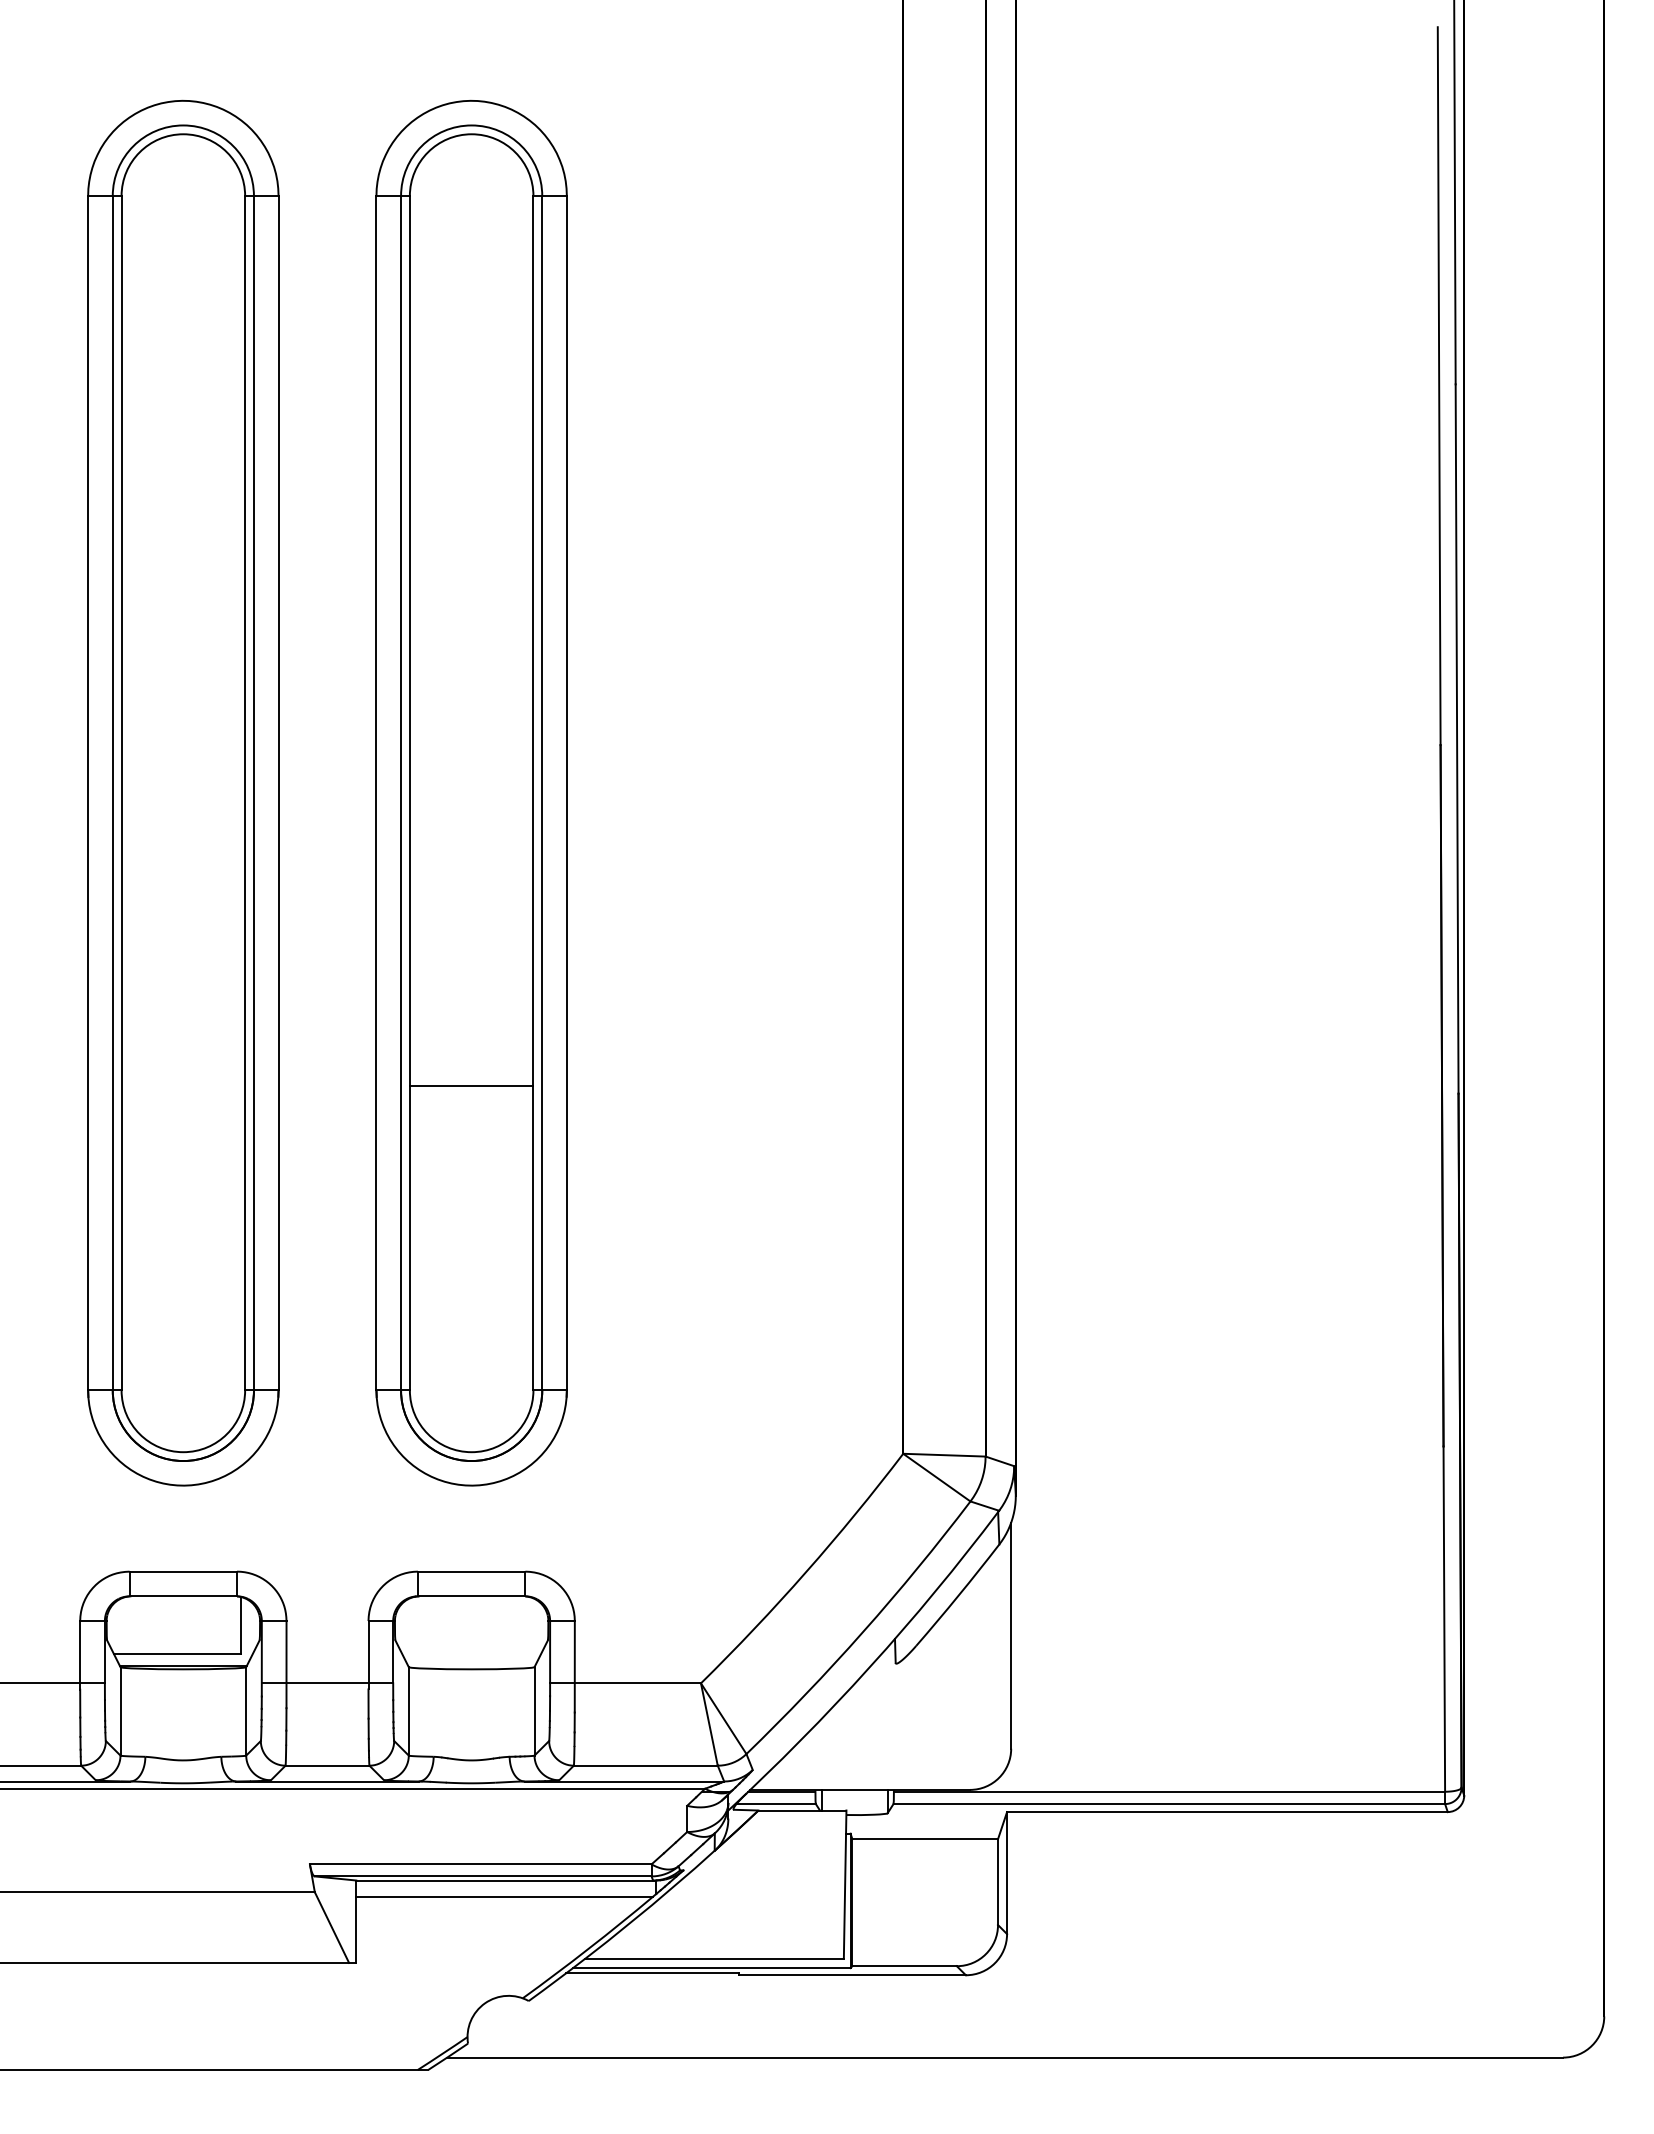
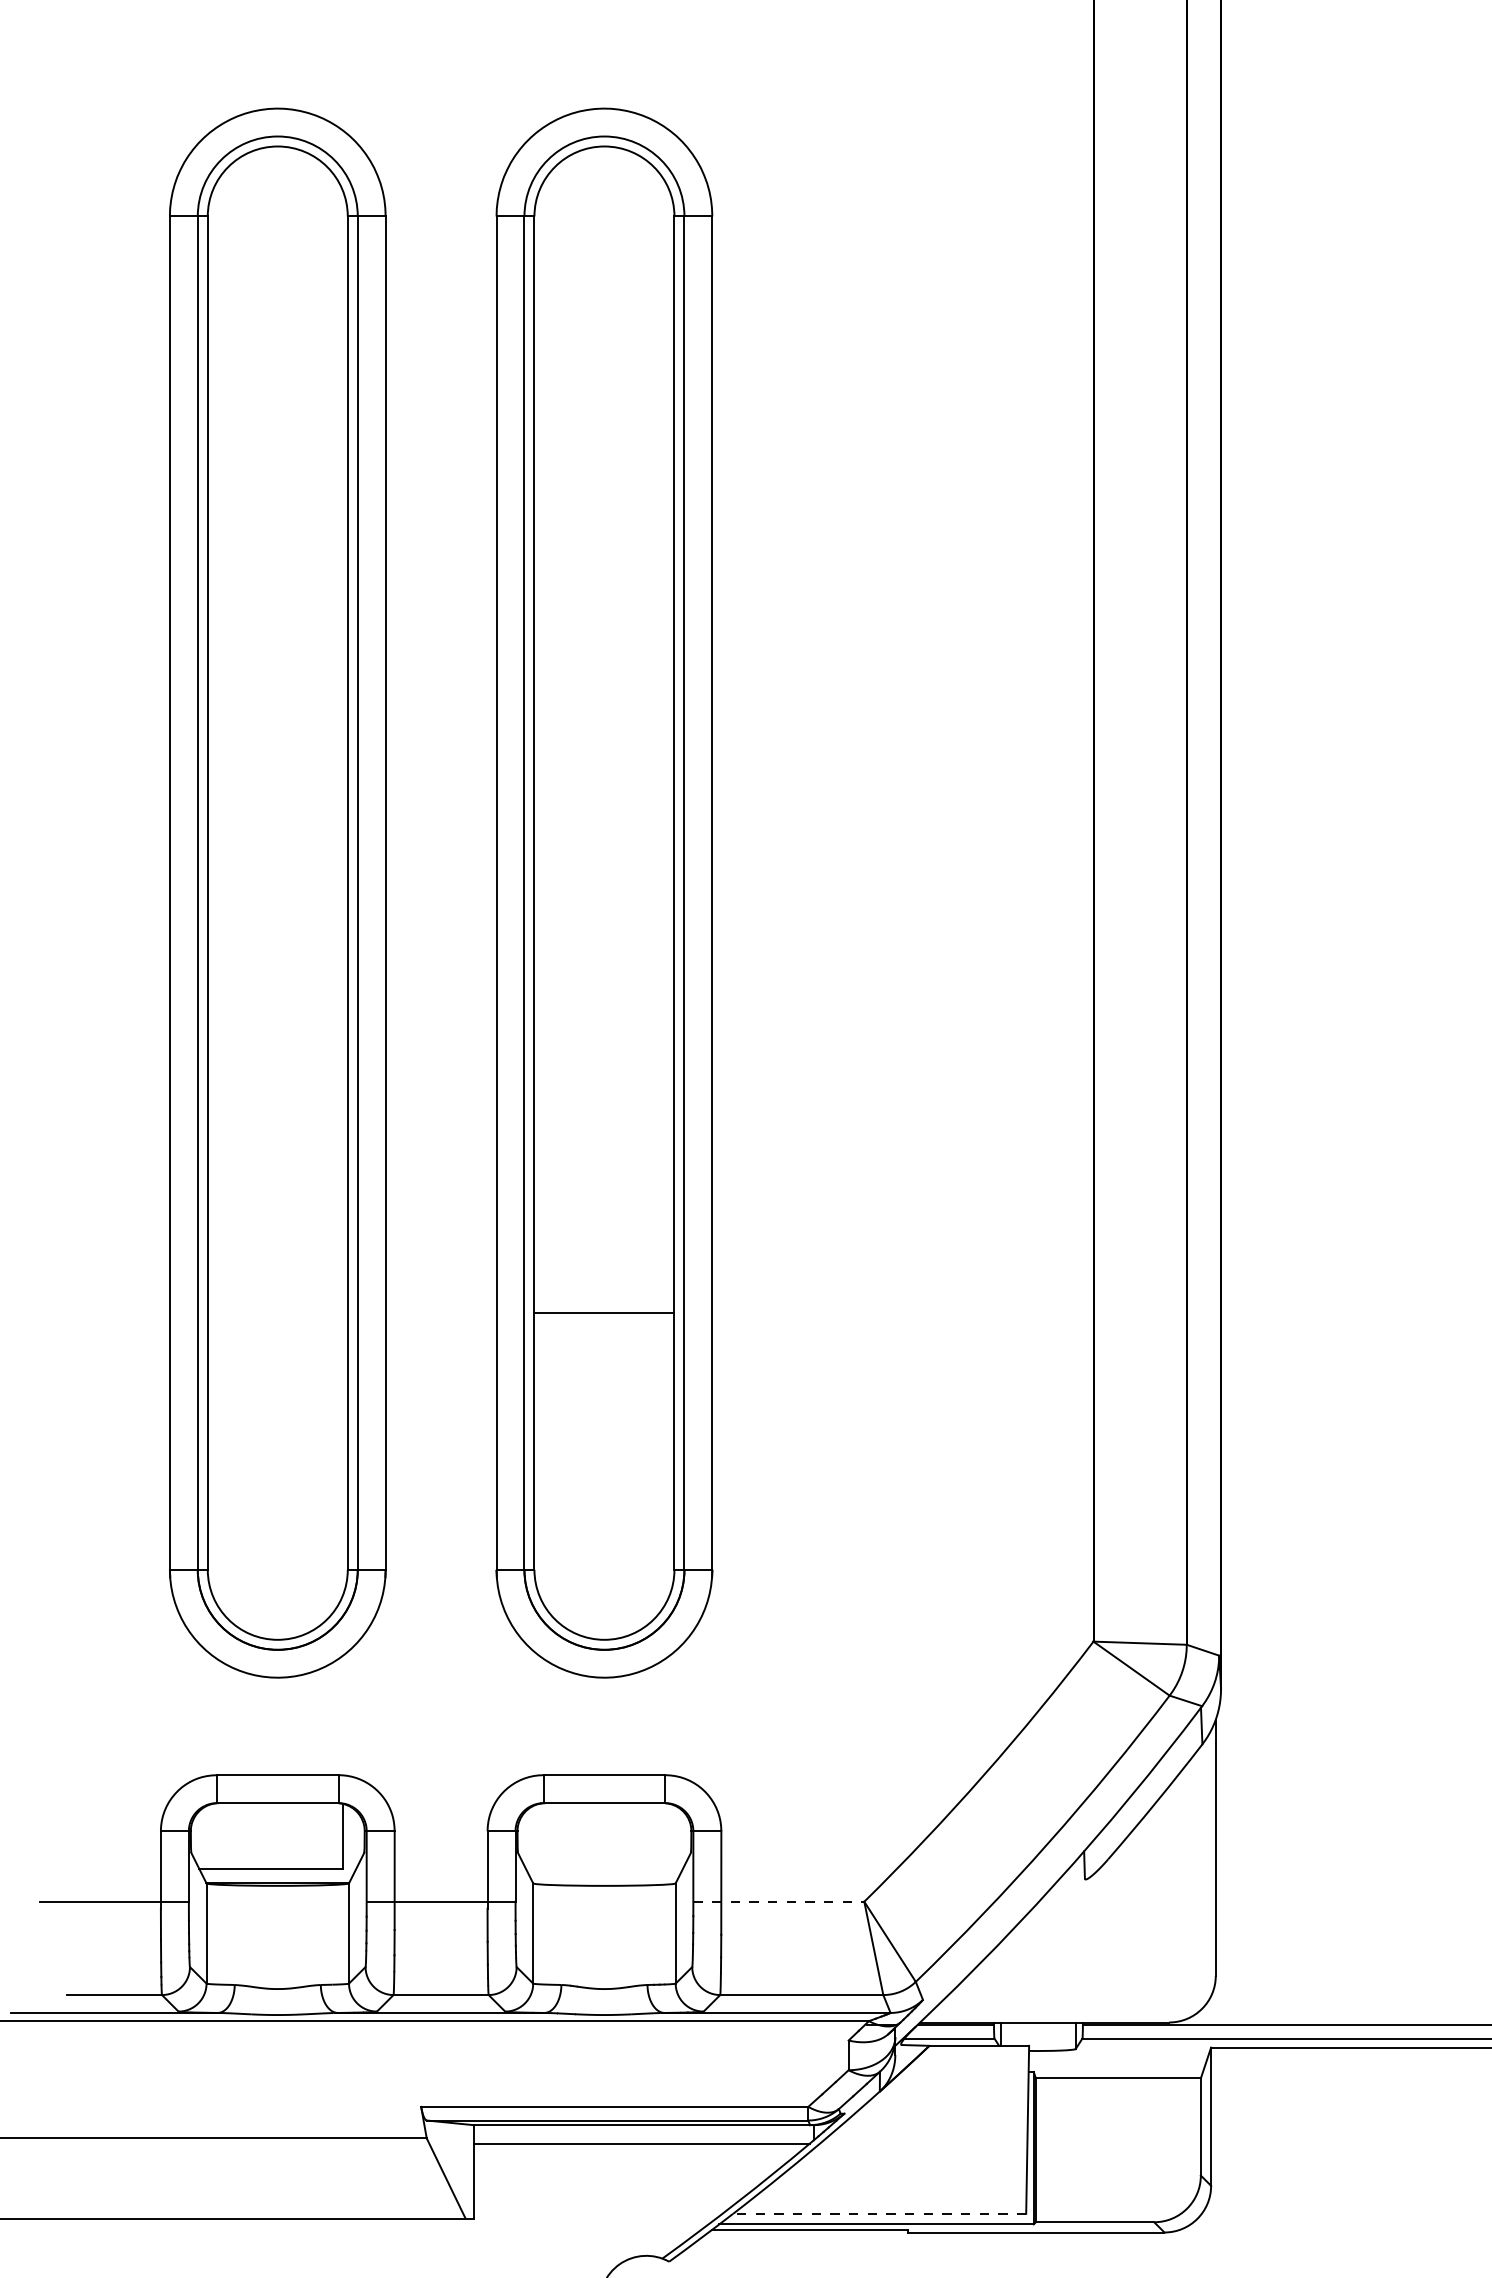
line: (471, 1085) -> (604, 1312), moved
line: (626, 1683) -> (779, 1901), solid -> dashed
line: (714, 1958) -> (879, 2213), solid -> dashed

